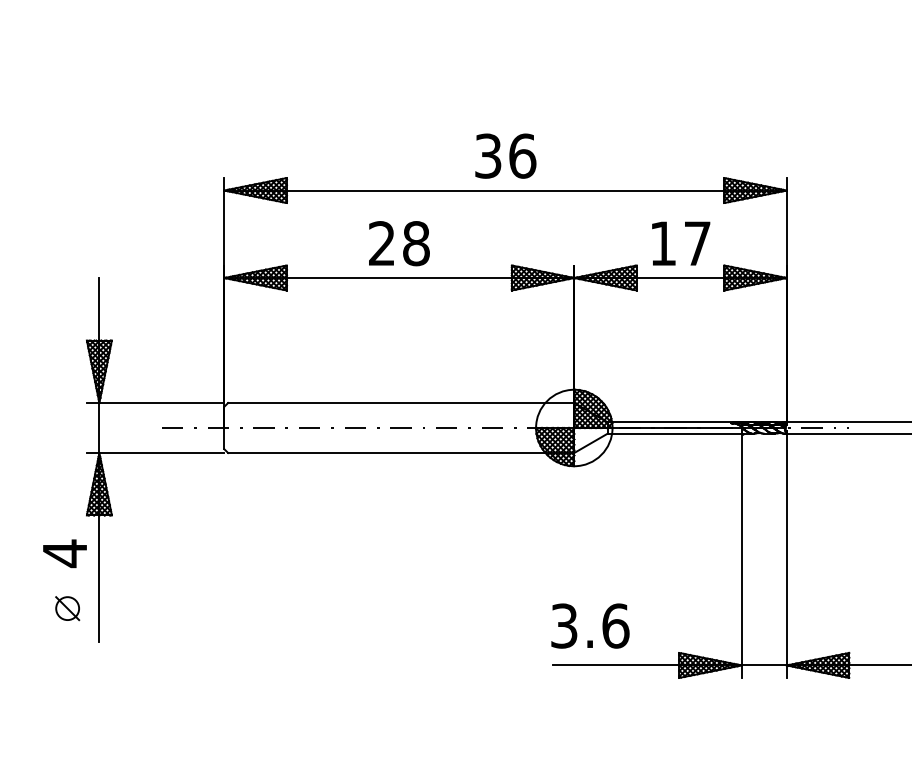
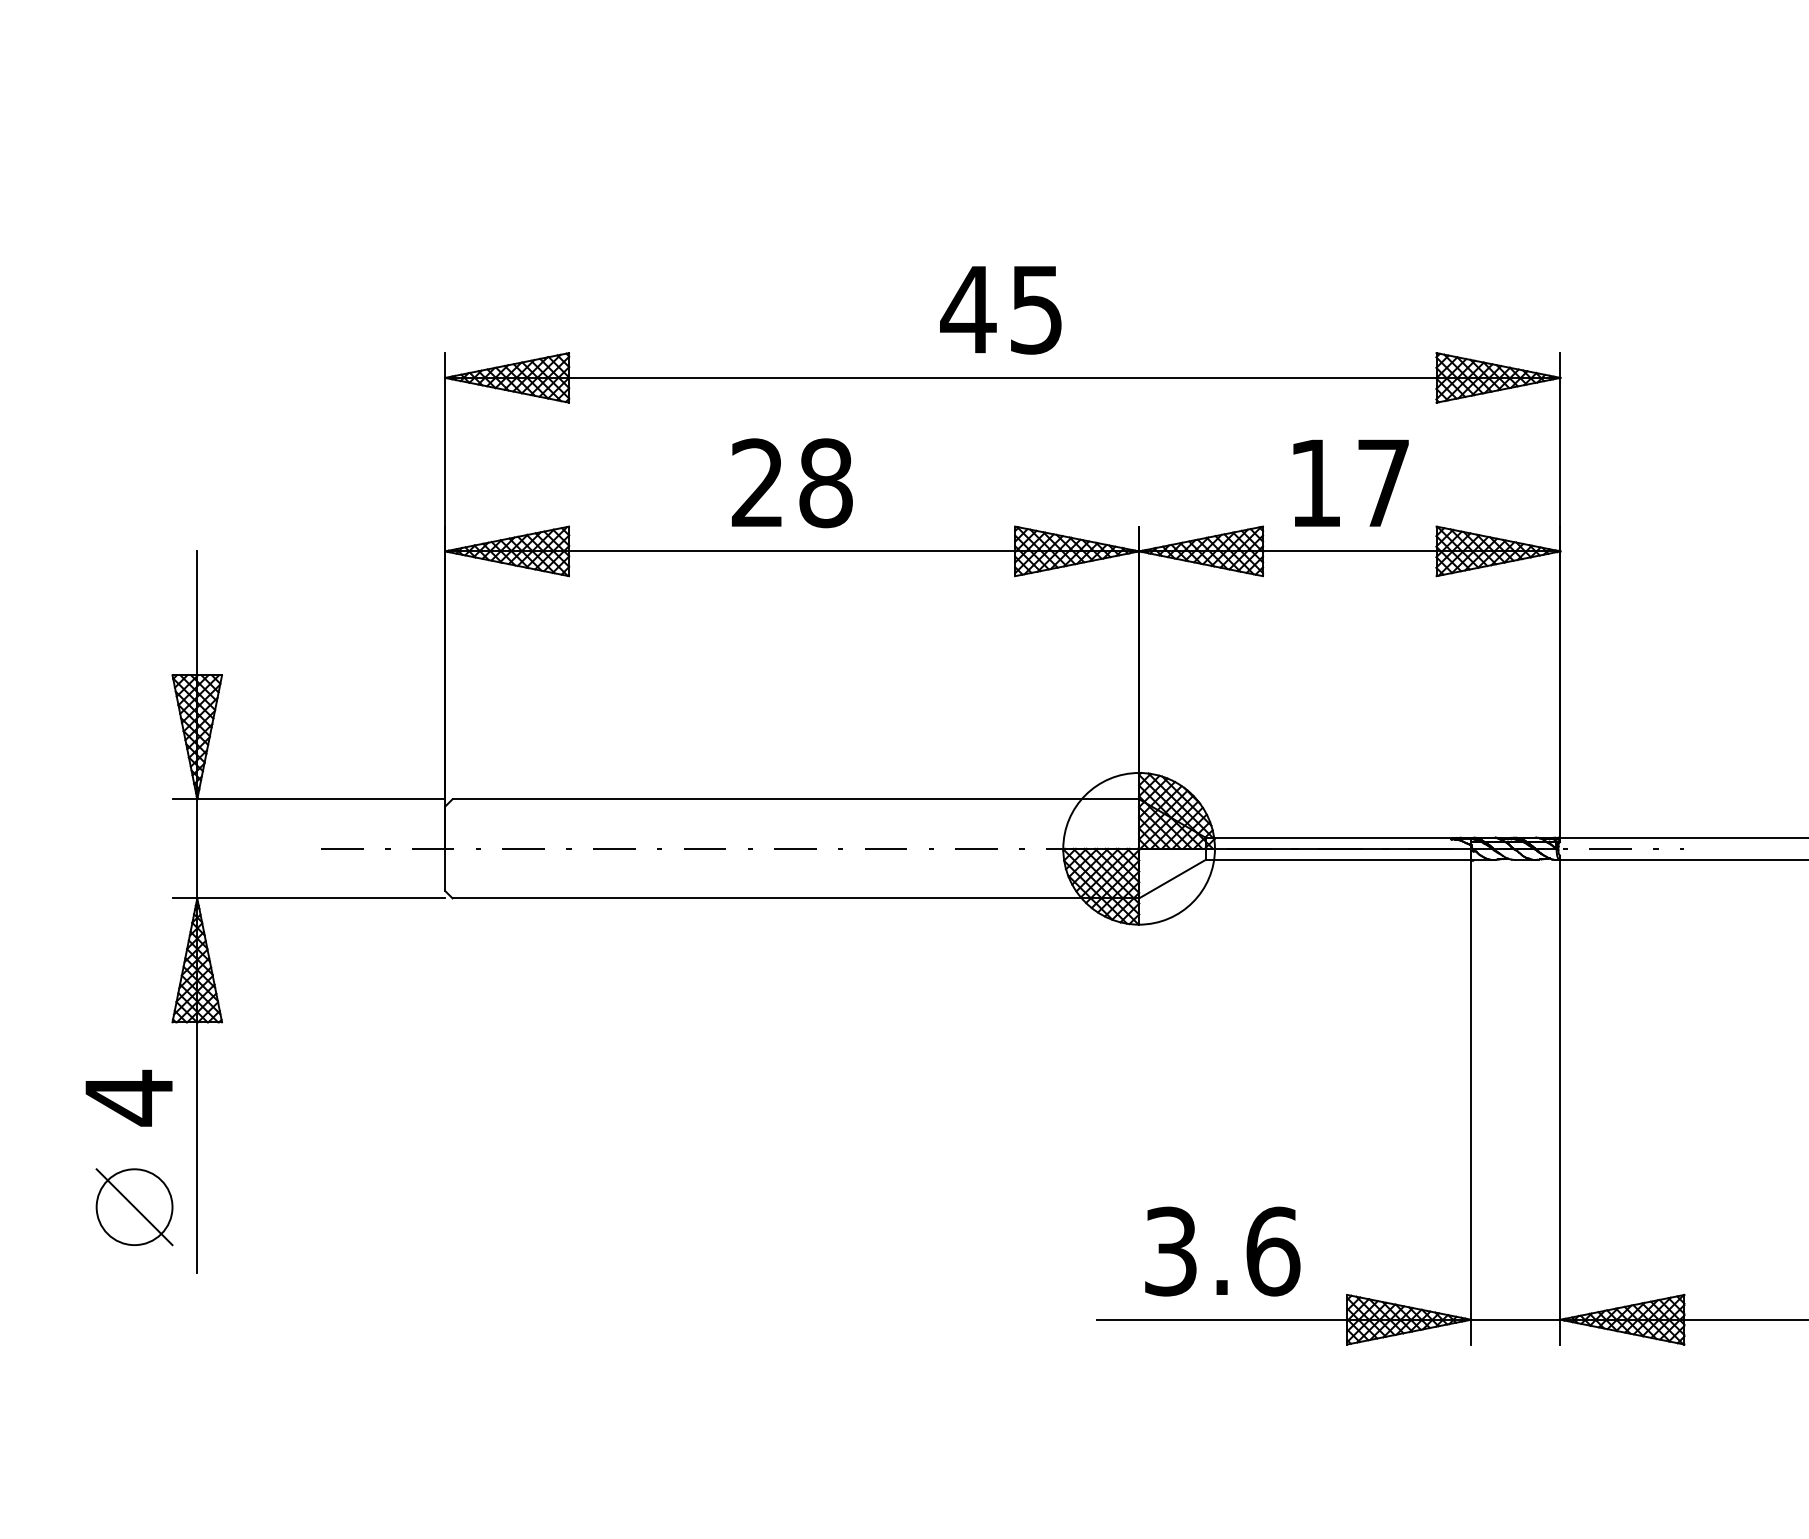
text: (504, 155) -> (1000, 308), 36 -> 45
part: (67, 608) -> (134, 1206), size x1.67
text: (590, 625) -> (1222, 1250), moved

